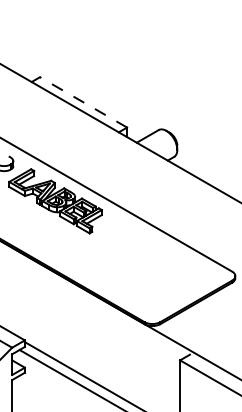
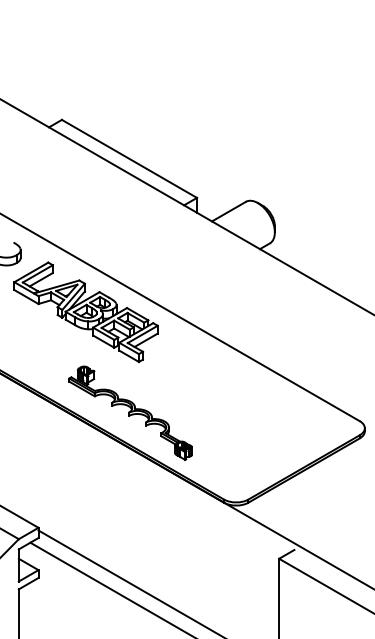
line: (83, 102) -> (129, 159), dashed -> solid
part: (83, 266) -> (129, 413), added

